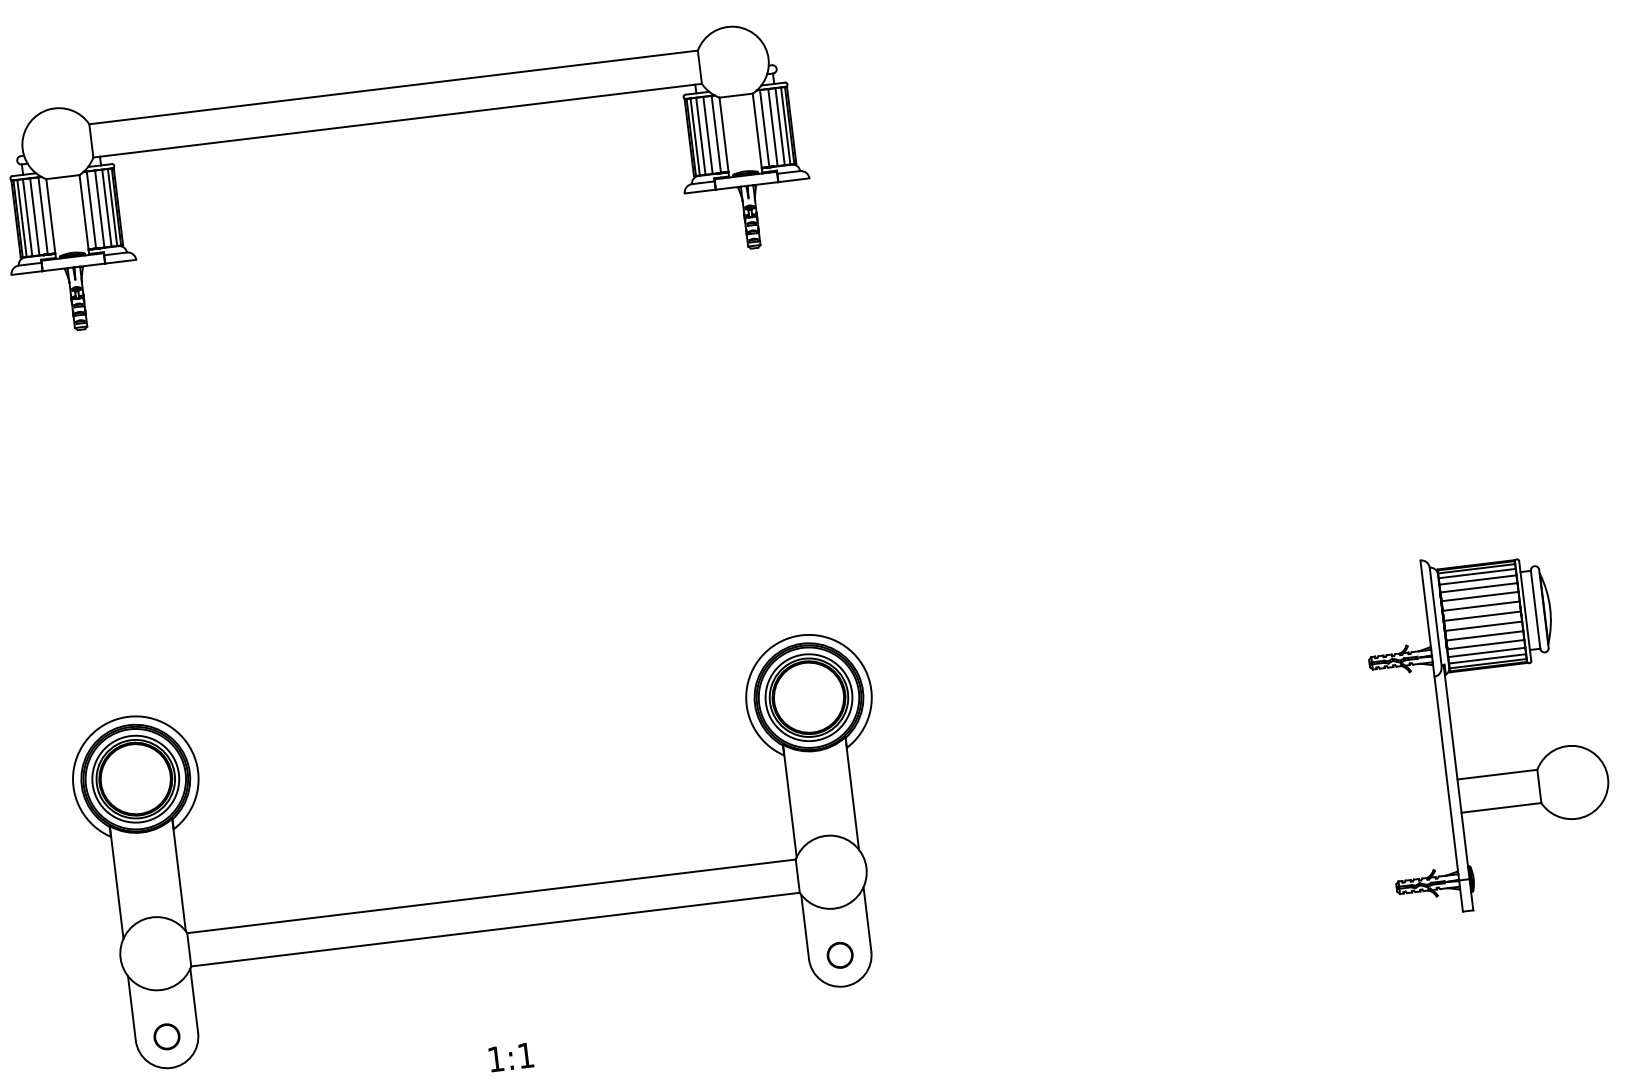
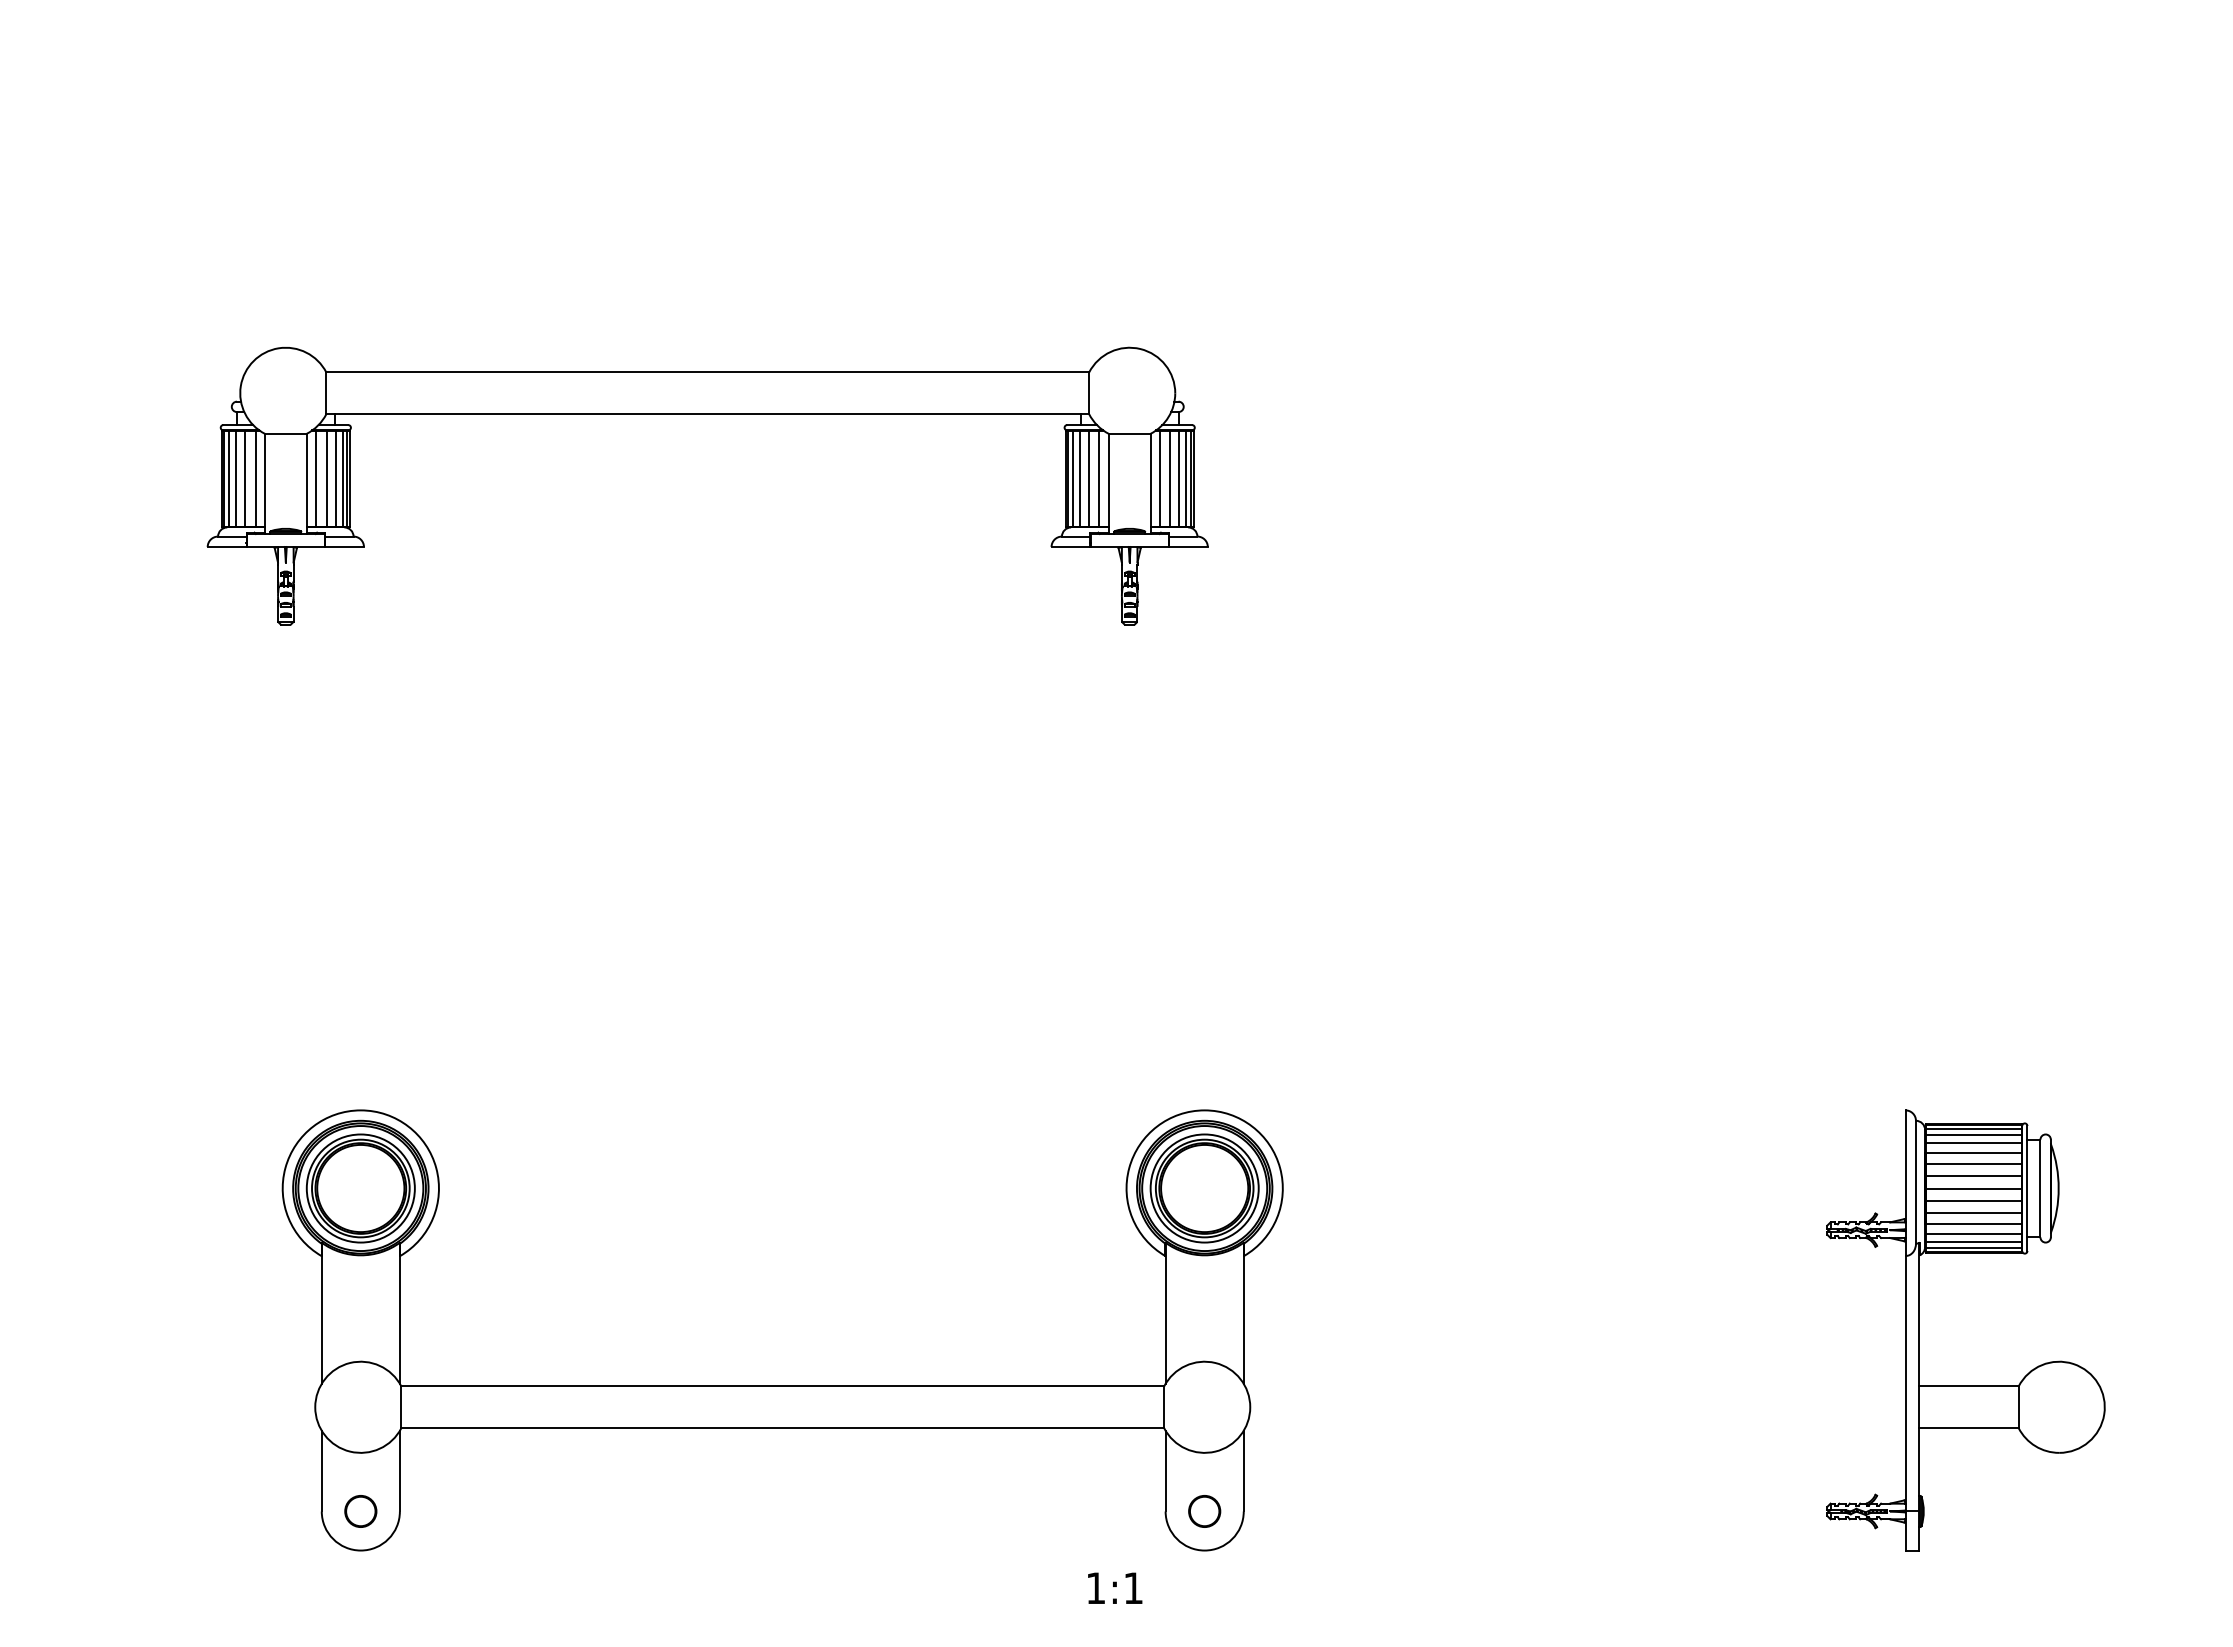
part: (491, 895) -> (782, 1385), moved
text: (511, 1056) -> (1115, 1587), moved

